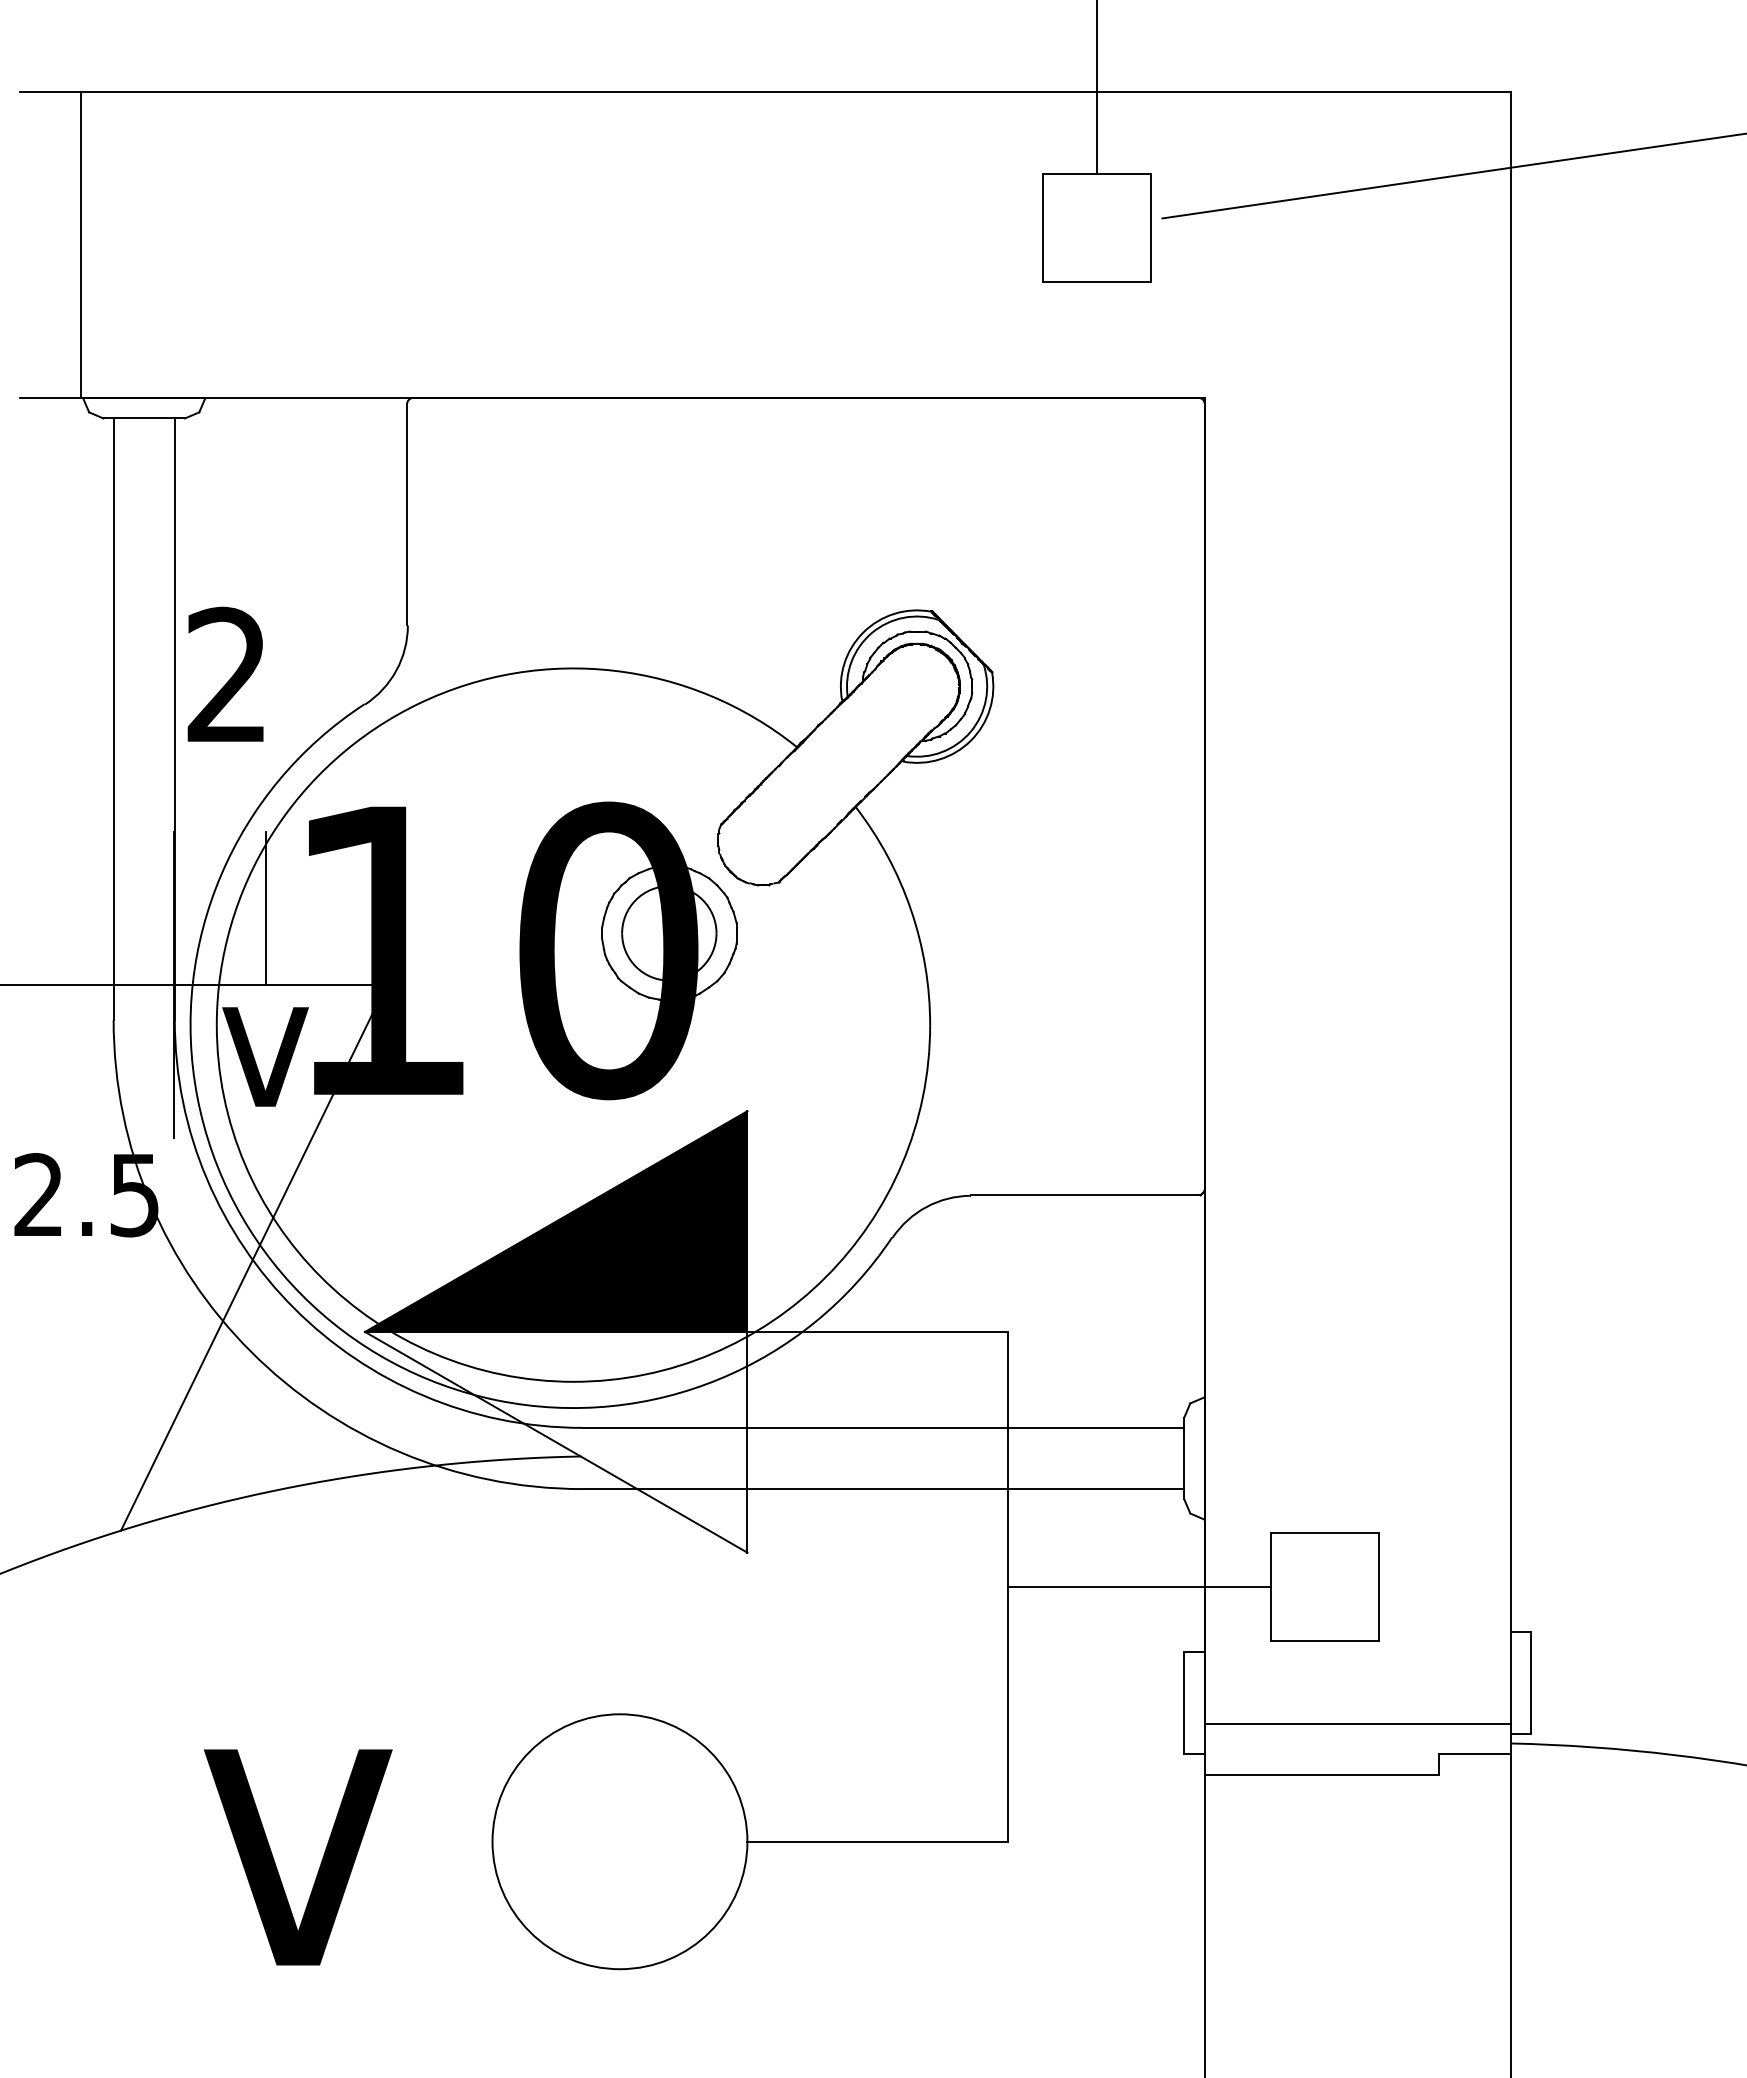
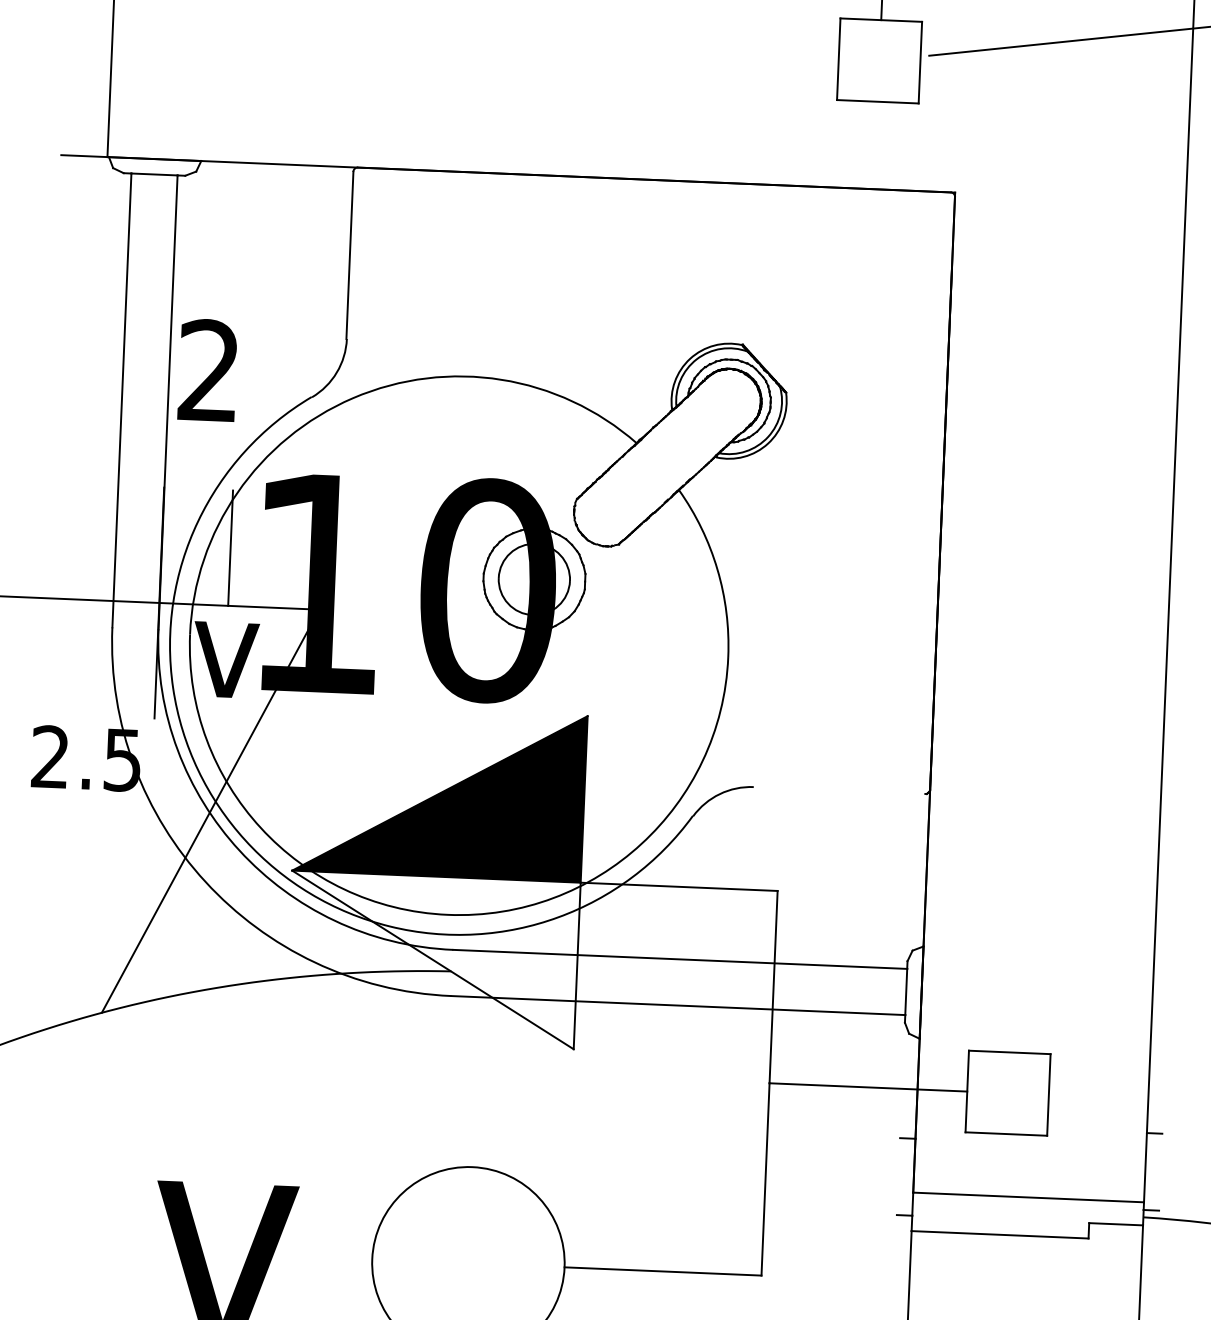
line: (1084, 1195) -> (839, 790), removed
line: (1530, 1682) -> (1160, 1171), removed
line: (1184, 1703) -> (898, 1176), removed

